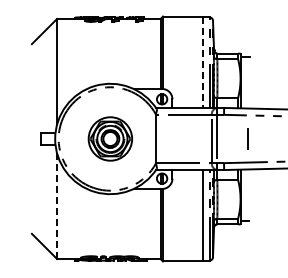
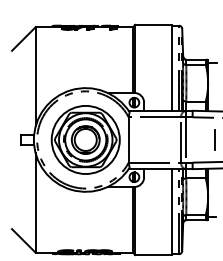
line: (202, 62) -> (172, 68), dashed -> solid
part: (110, 138) -> (85, 139), size x1.67
line: (57, 206) -> (36, 203), dashed -> solid

